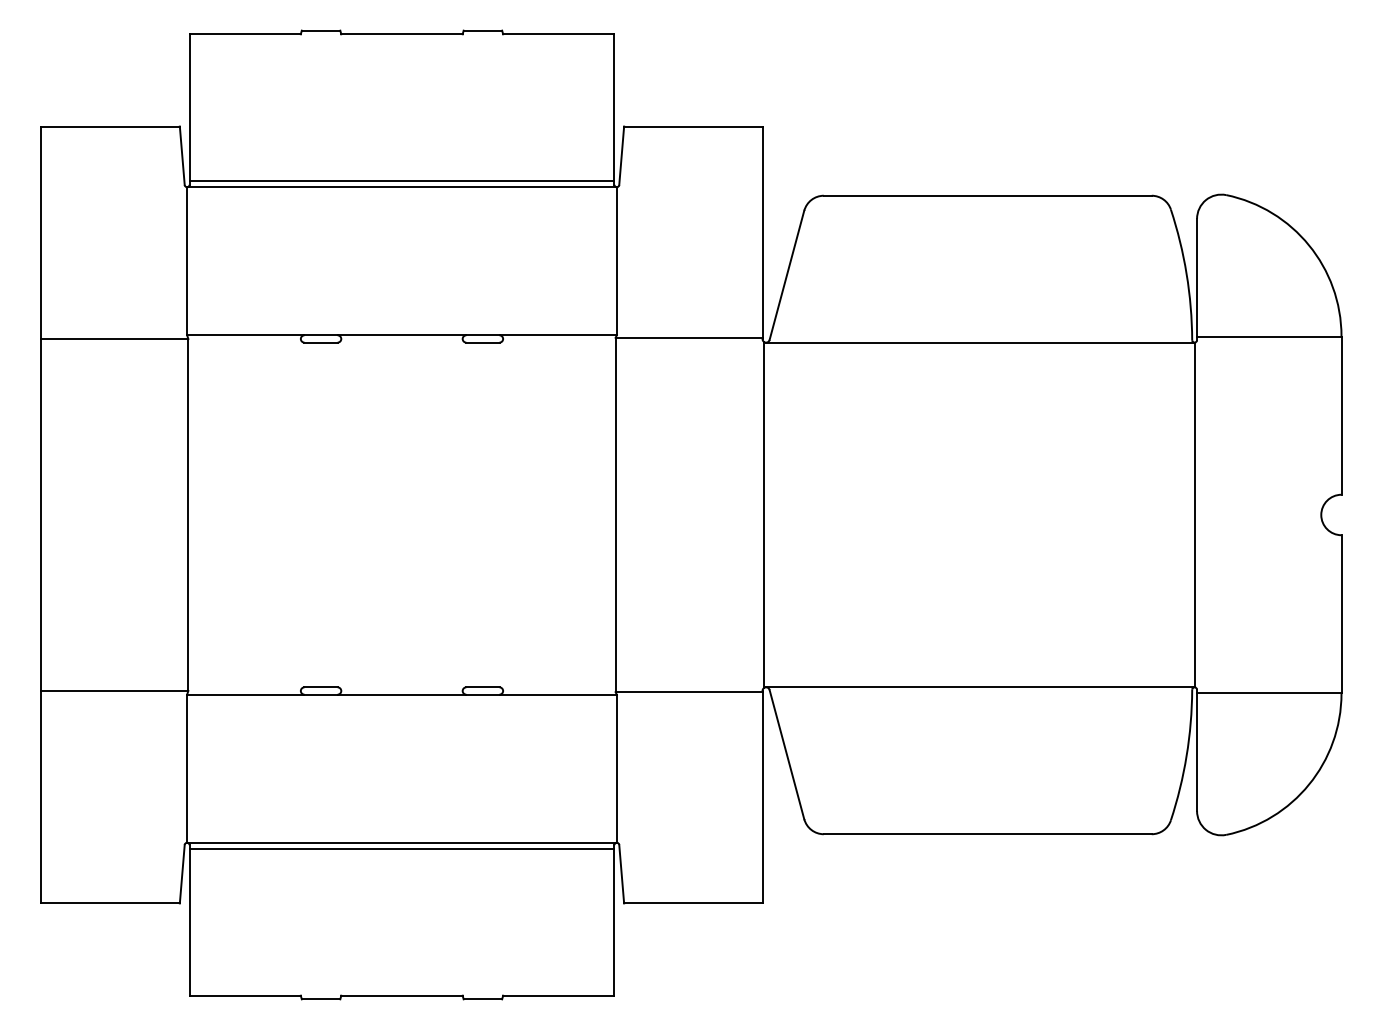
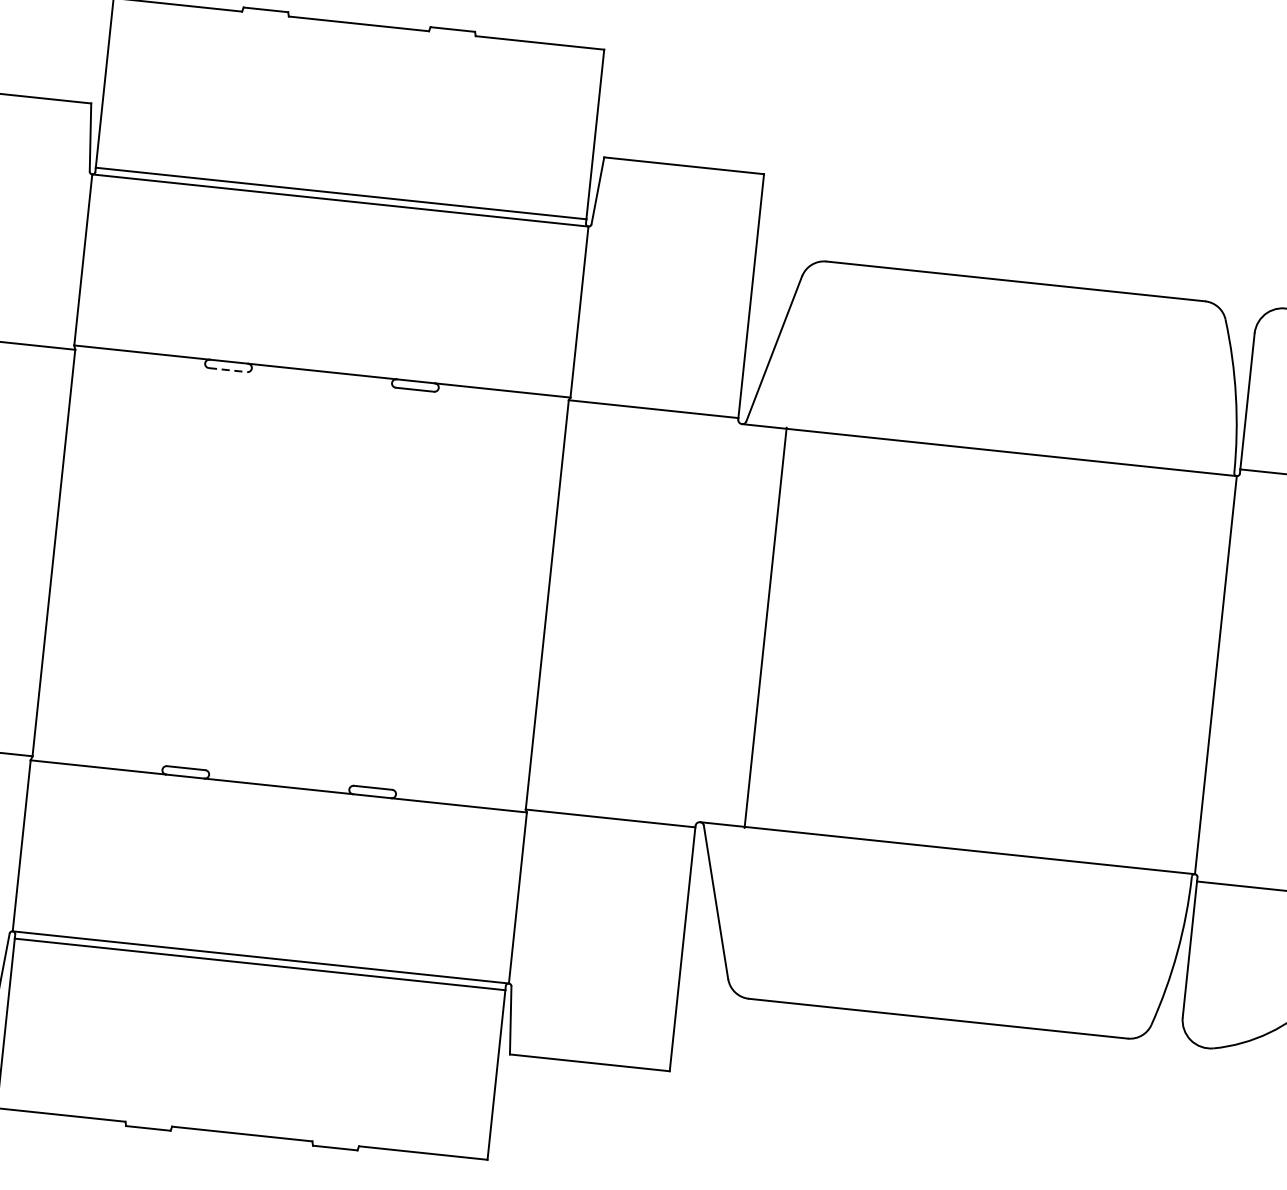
line: (321, 342) -> (228, 370), solid -> dashed
line: (763, 514) -> (765, 627), moved

